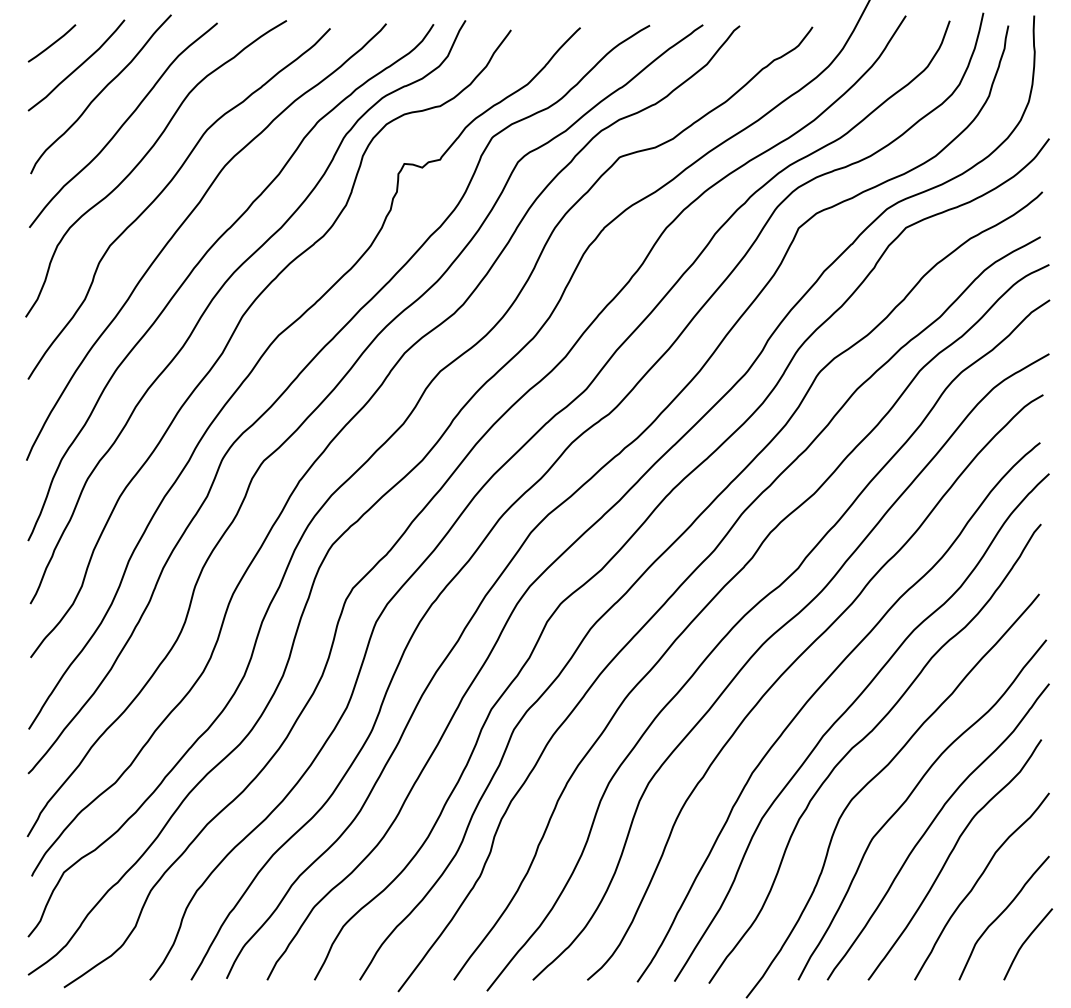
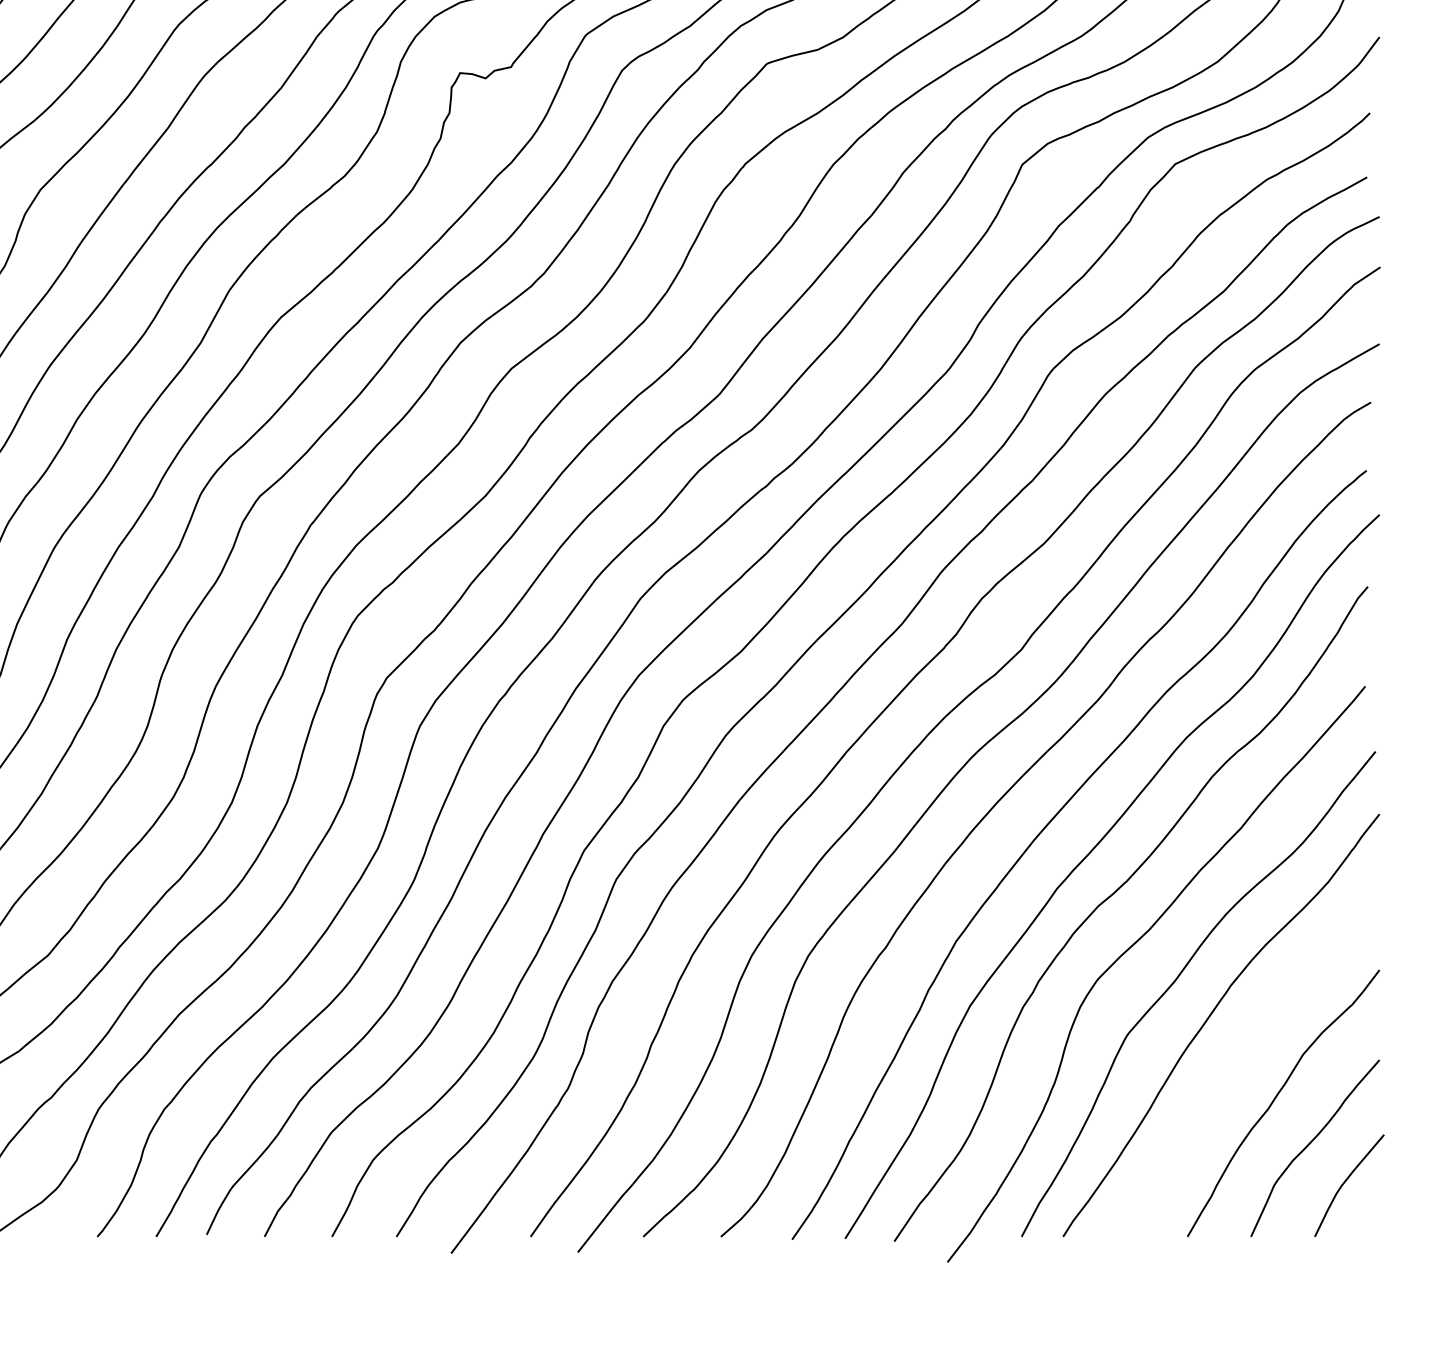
curve: (949, 857) -> (1237, 1061), removed

